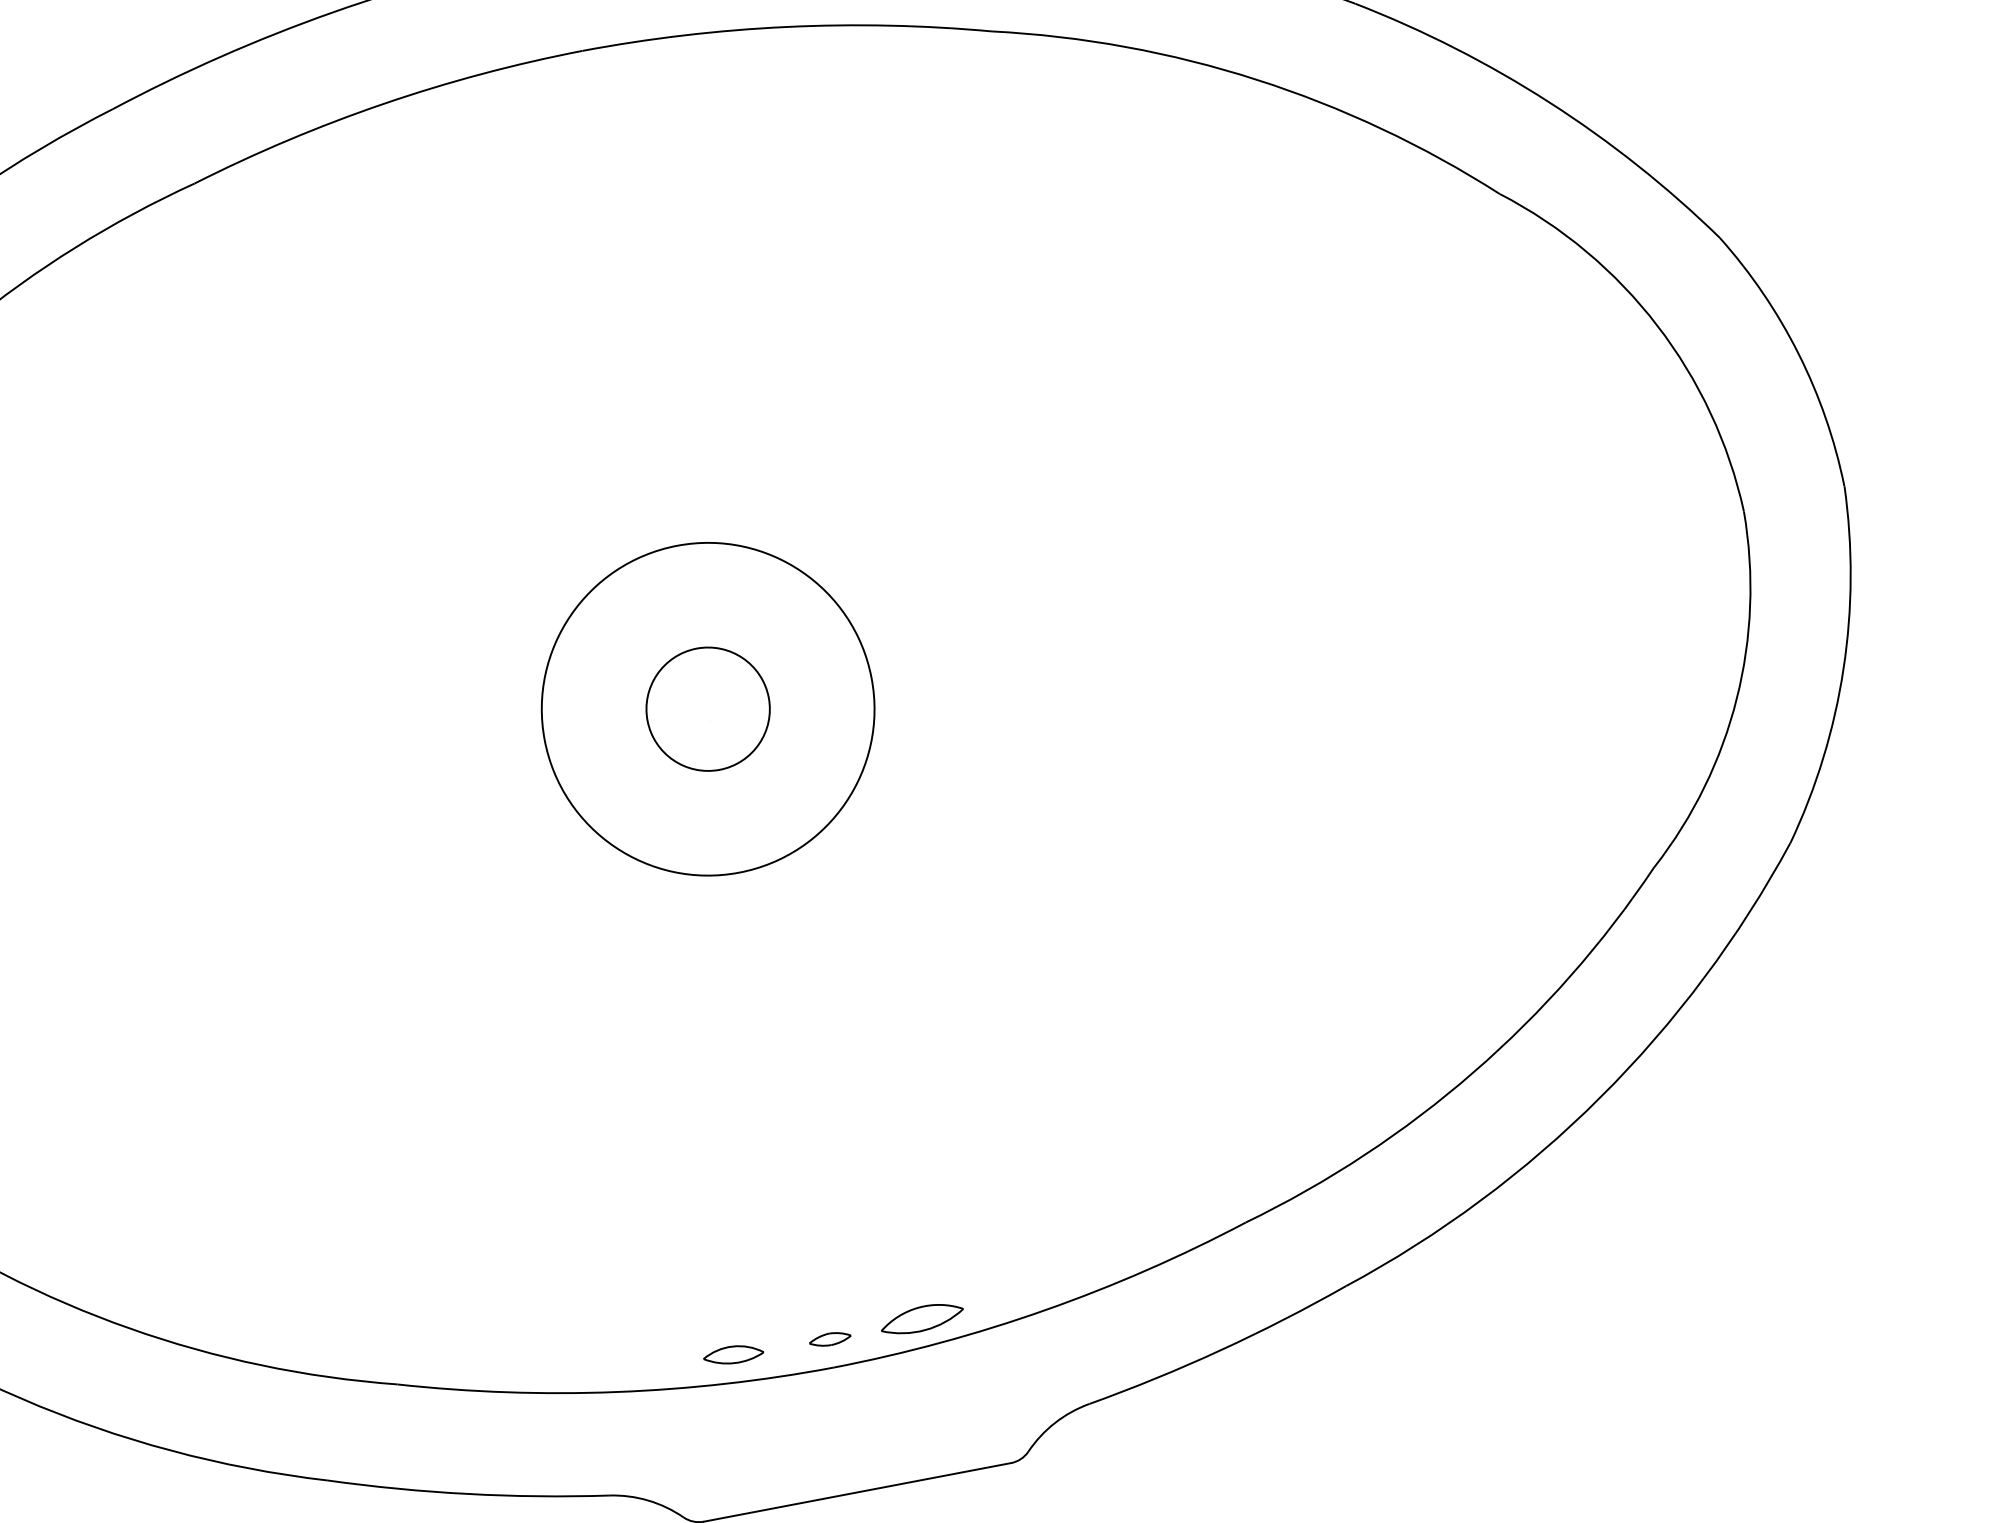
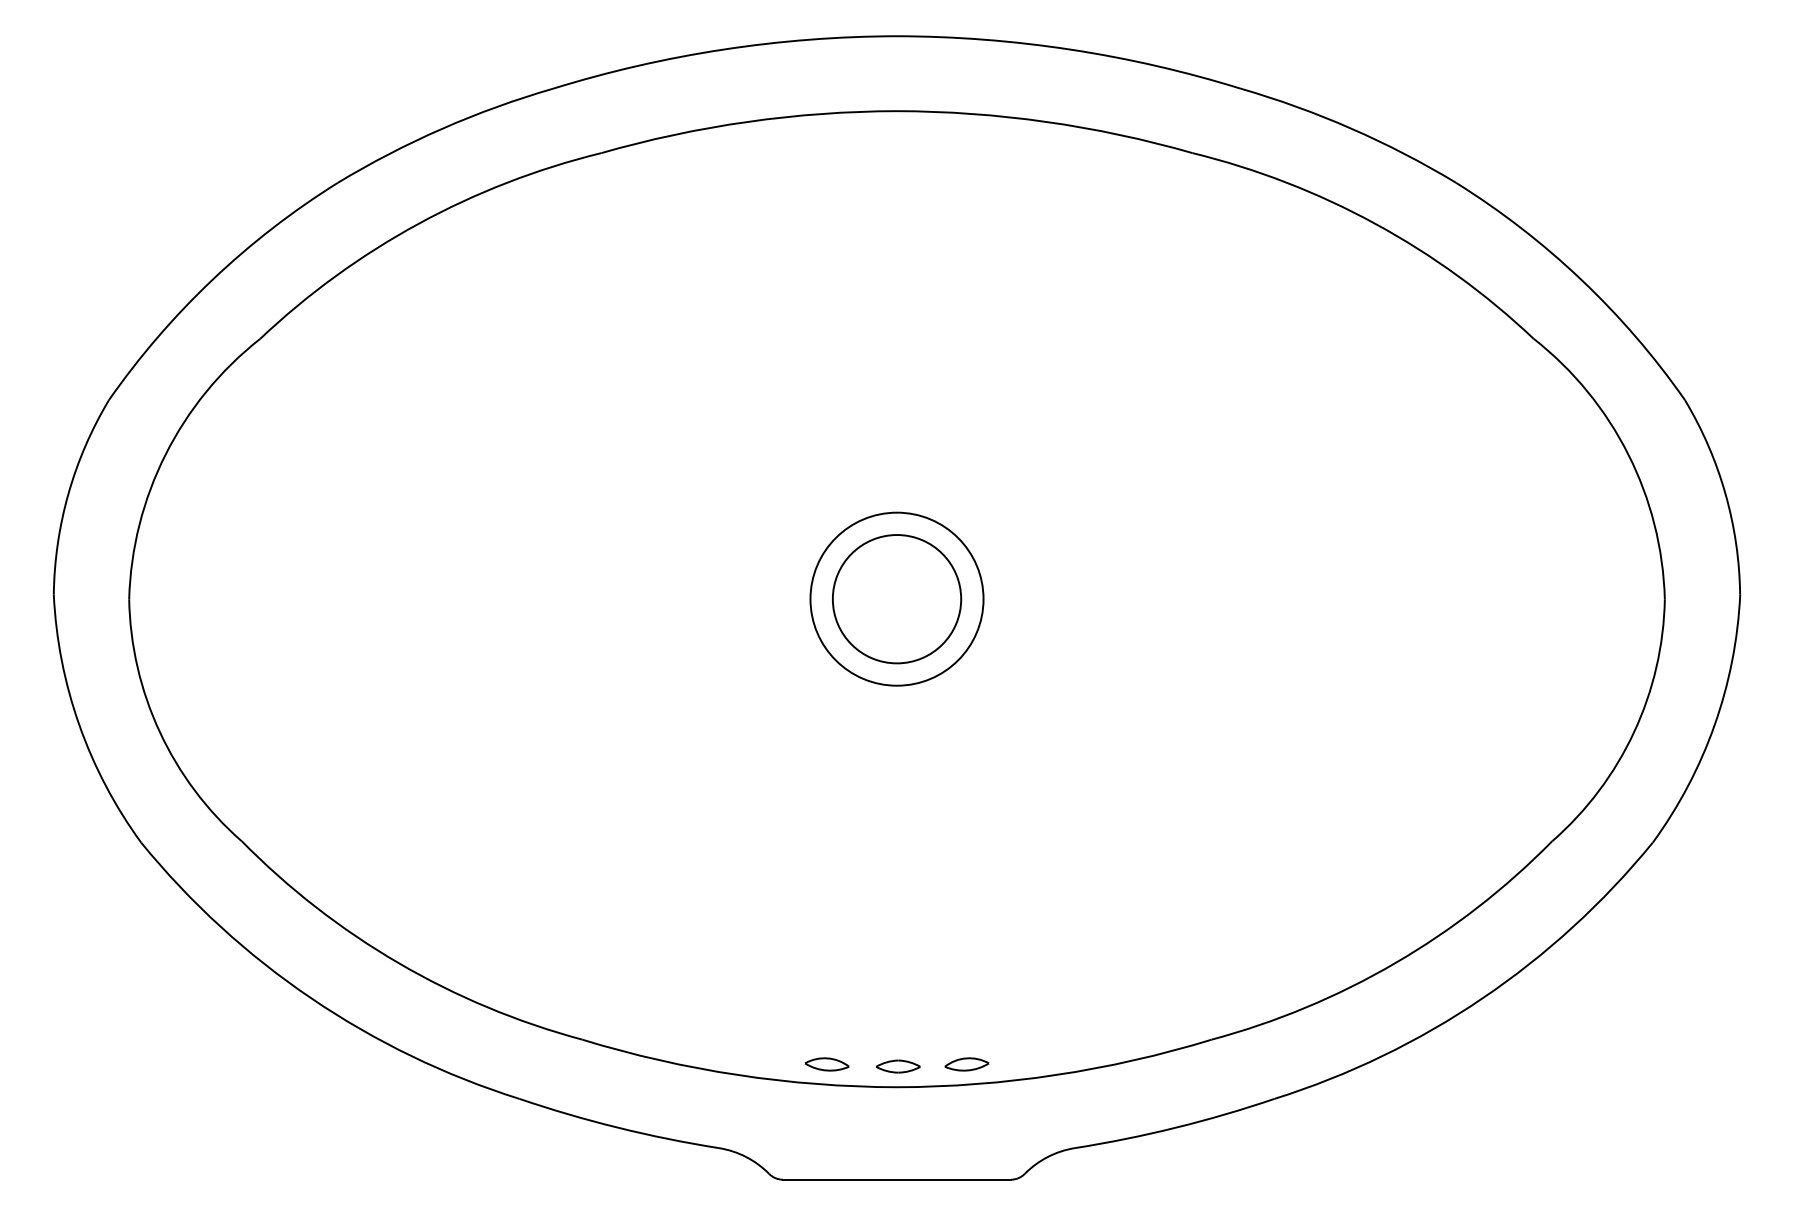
circle: (707, 708) -> (896, 598), size x0.71
circle: (707, 709) -> (896, 599), size x1.43
part: (921, 1319) -> (966, 1064), size x0.71
part: (830, 1339) -> (898, 1066), size x1.43

